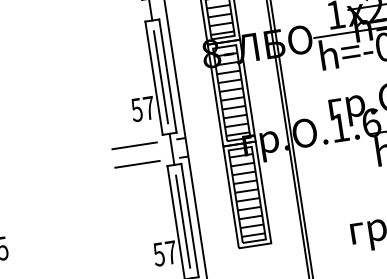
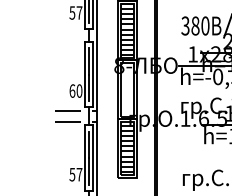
hatch: (231, 94) -> (127, 90), removed
text: (142, 108) -> (75, 90), 57 -> 60

